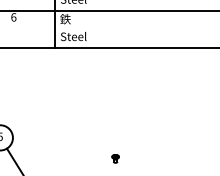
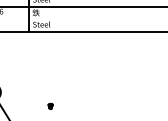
part: (115, 157) -> (50, 105), moved

